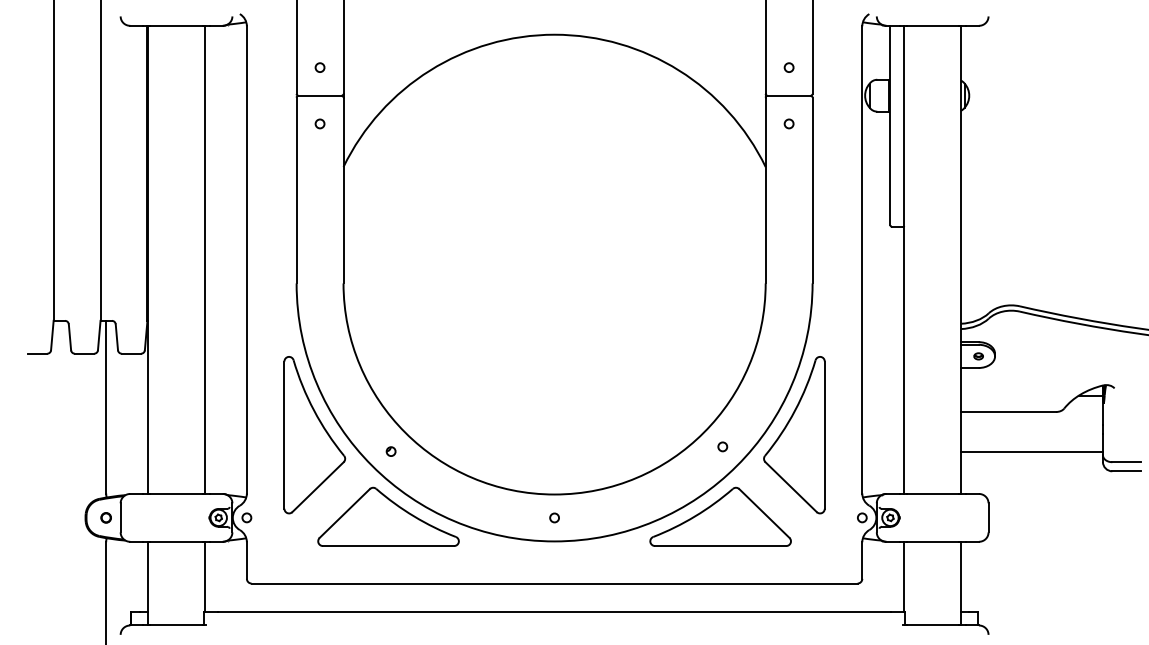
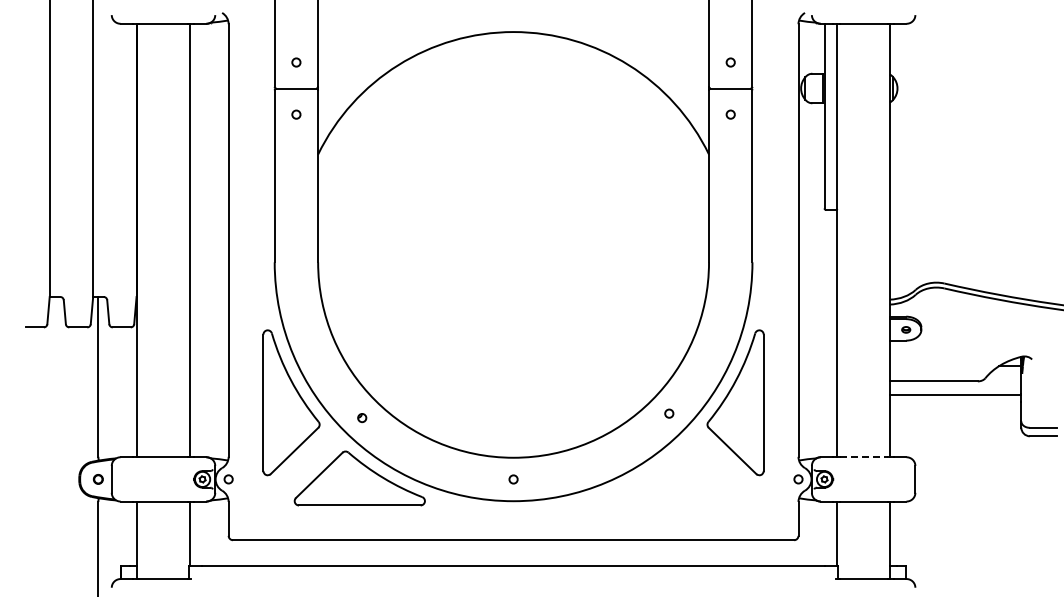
line: (1031, 452) -> (955, 394), moved
line: (933, 494) -> (864, 457), solid -> dashed
part: (720, 516) -> (667, 478), removed

